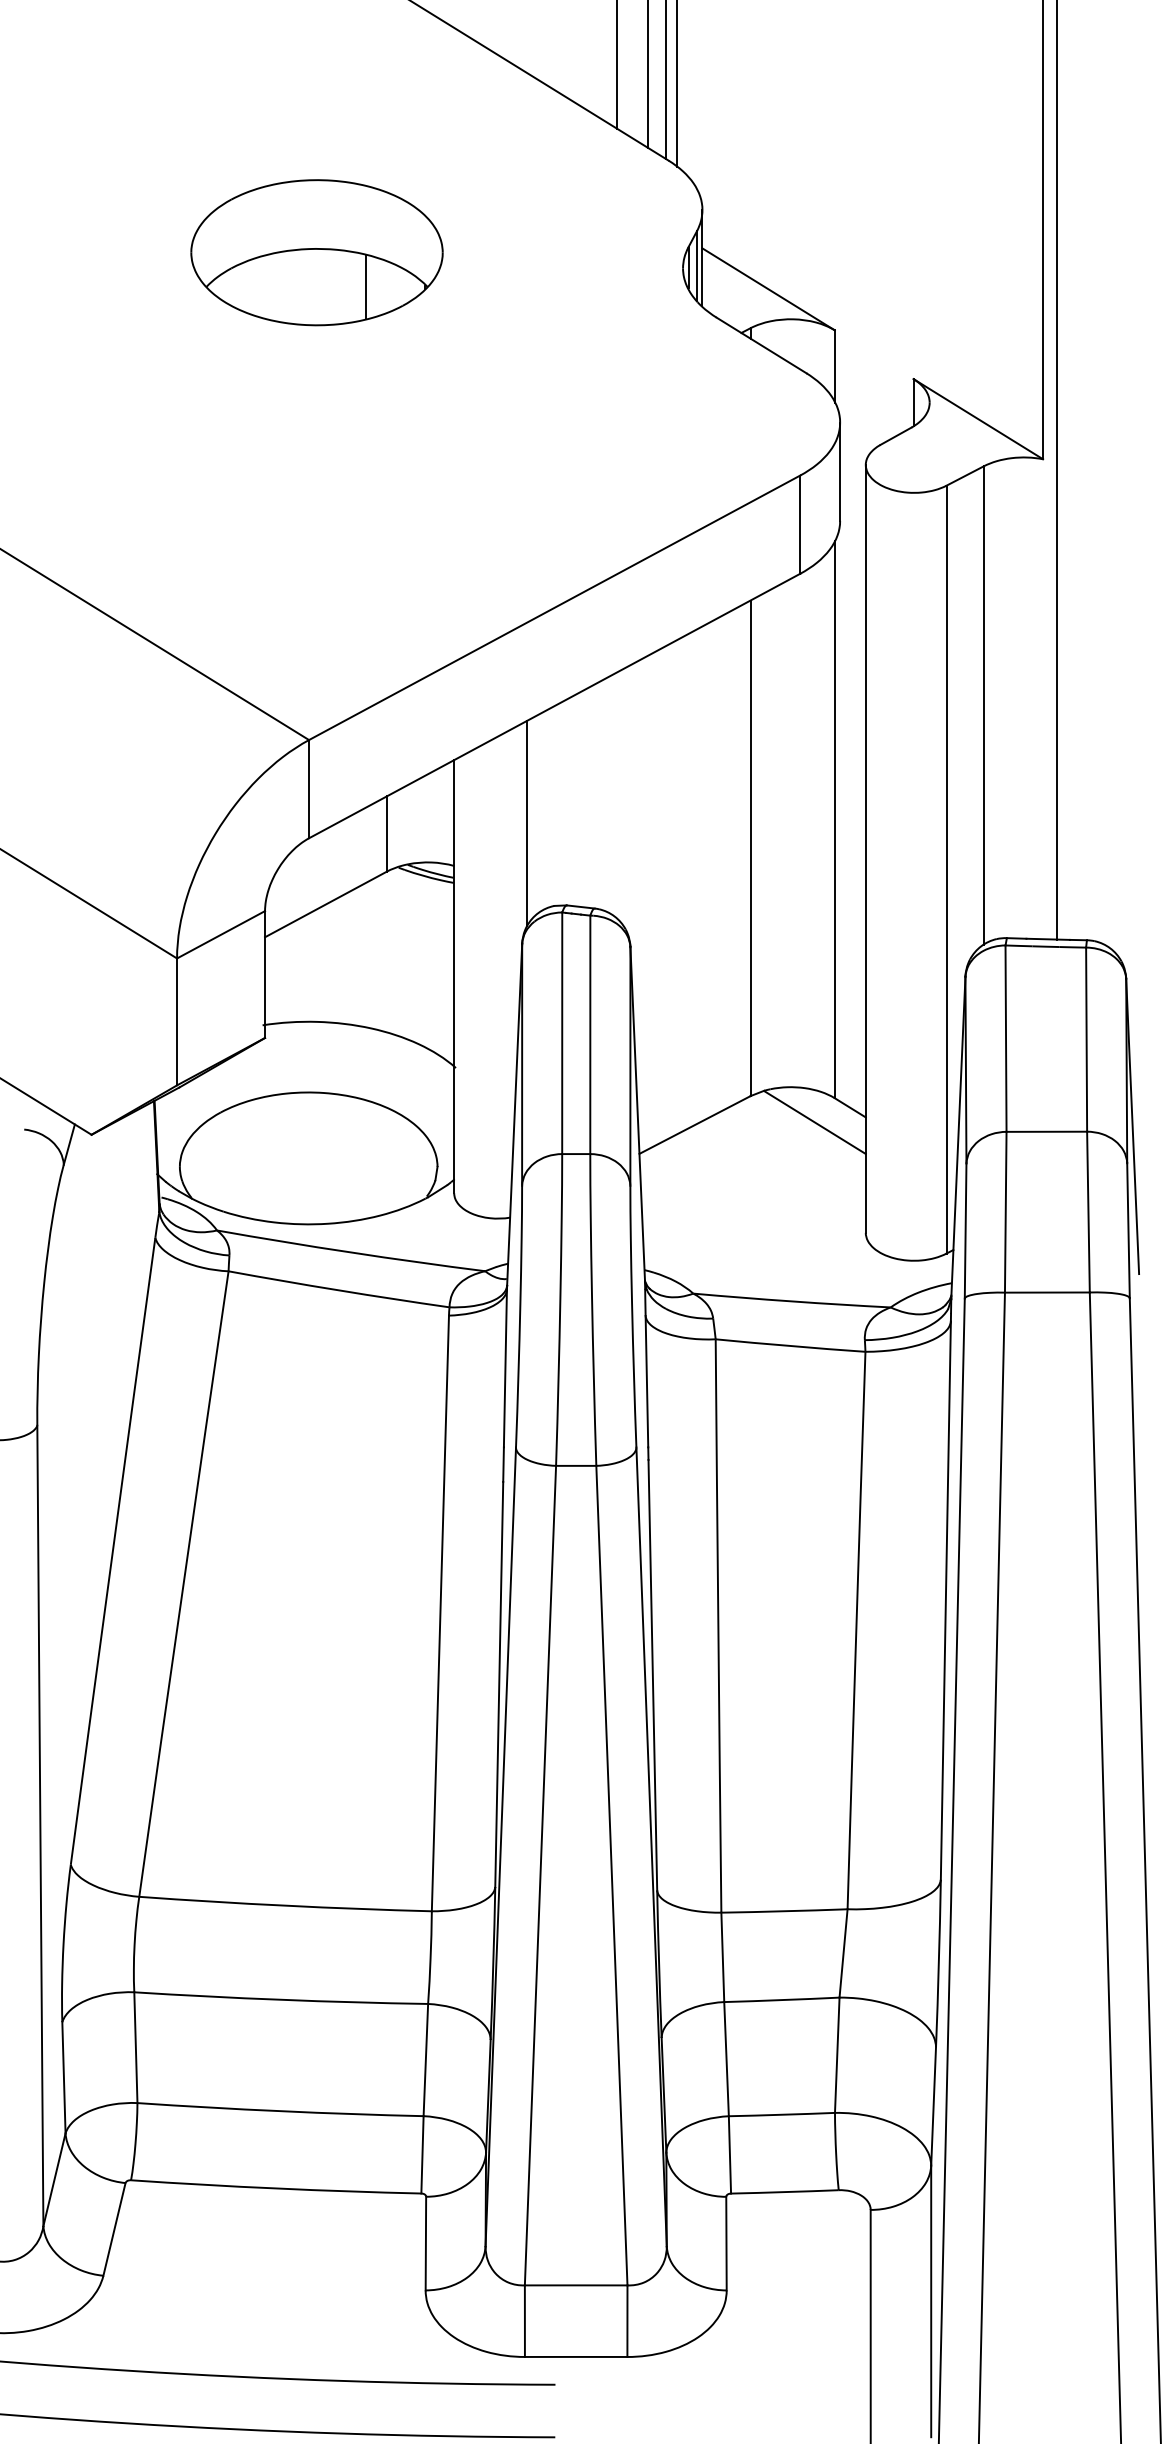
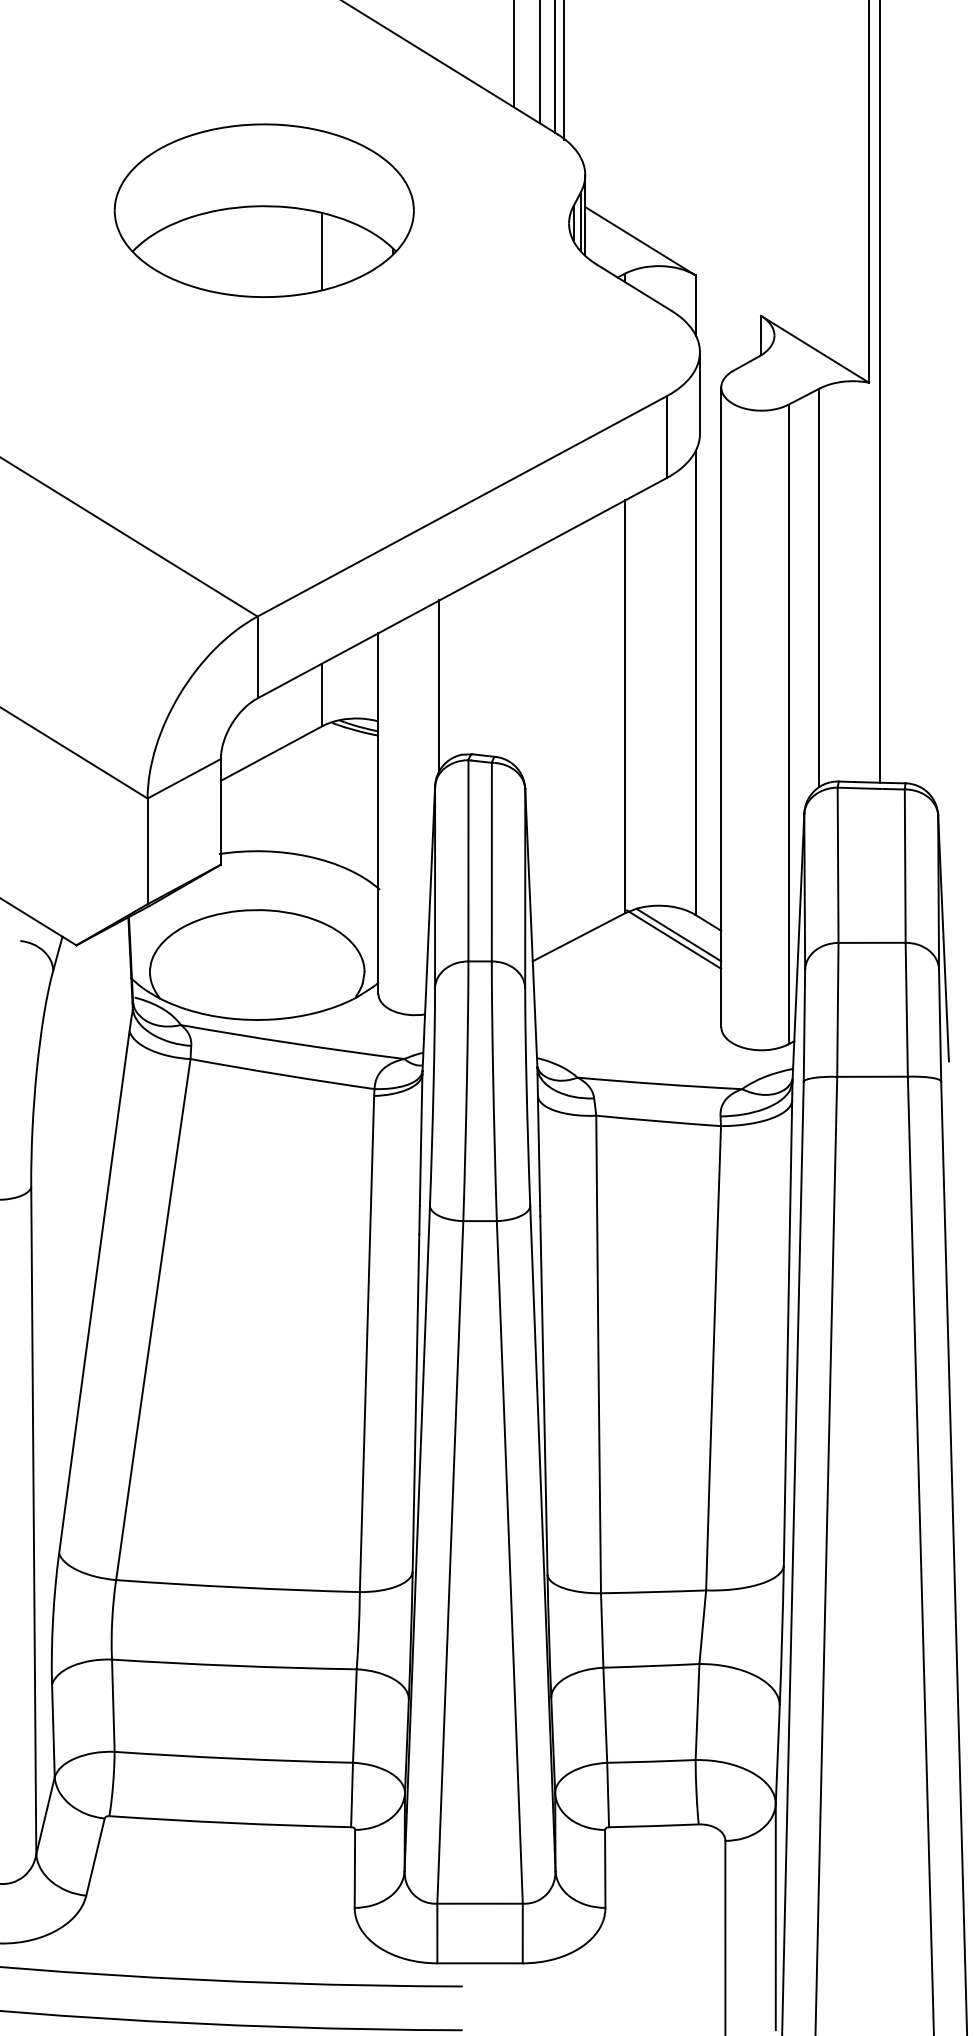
part: (316, 252) -> (263, 210), size x1.43
line: (808, 1127) -> (673, 939), added

